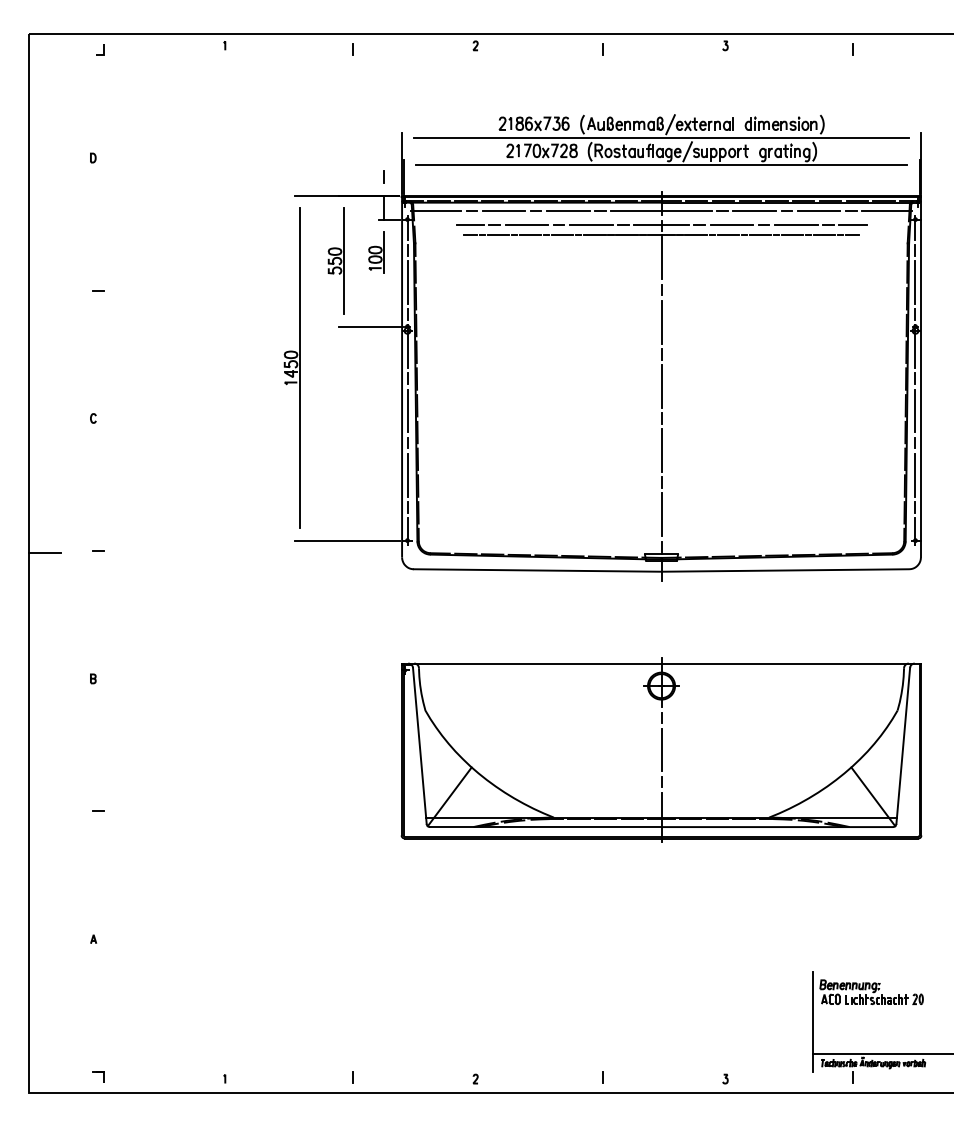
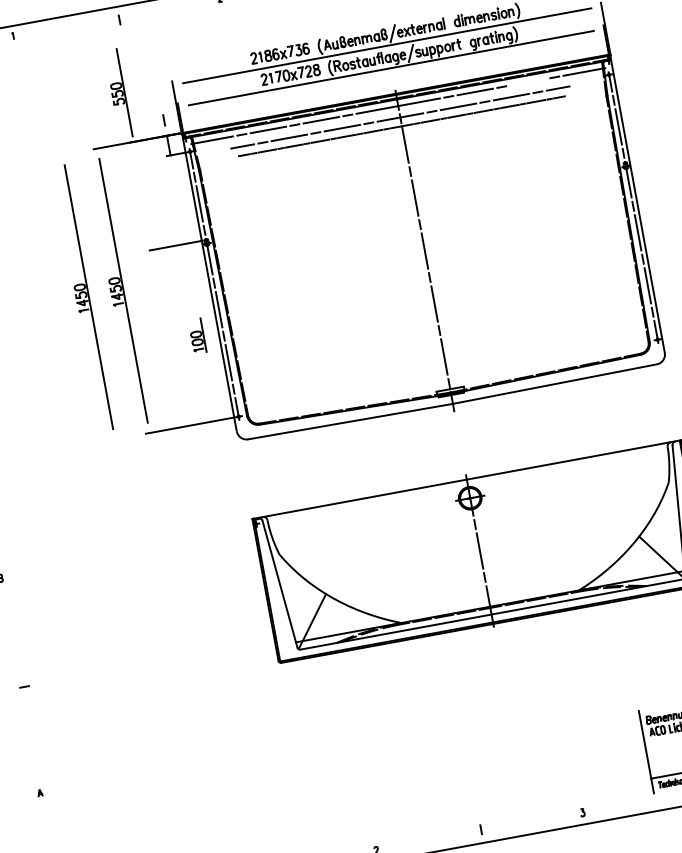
line: (818, 210) -> (527, 82), removed
part: (376, 252) -> (197, 336), moved
part: (335, 260) -> (117, 93), moved
part: (249, 367) -> (82, 297), added

